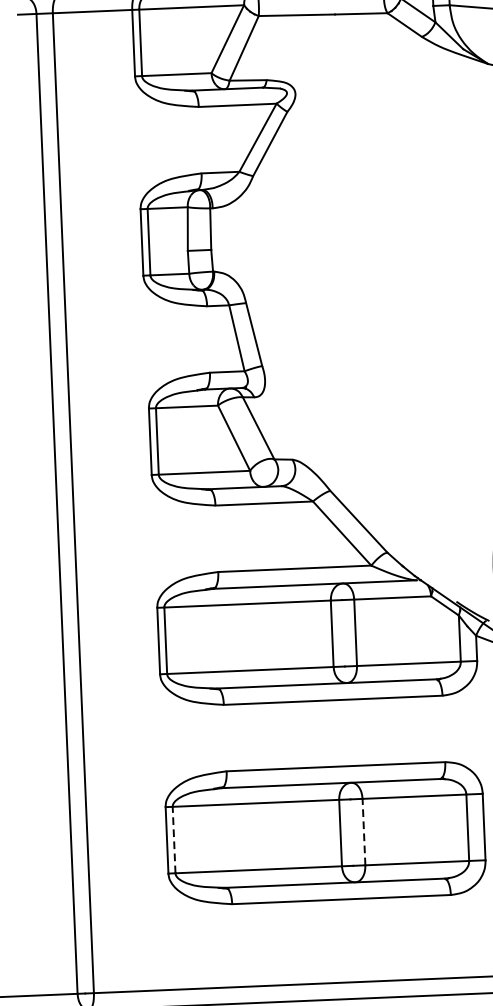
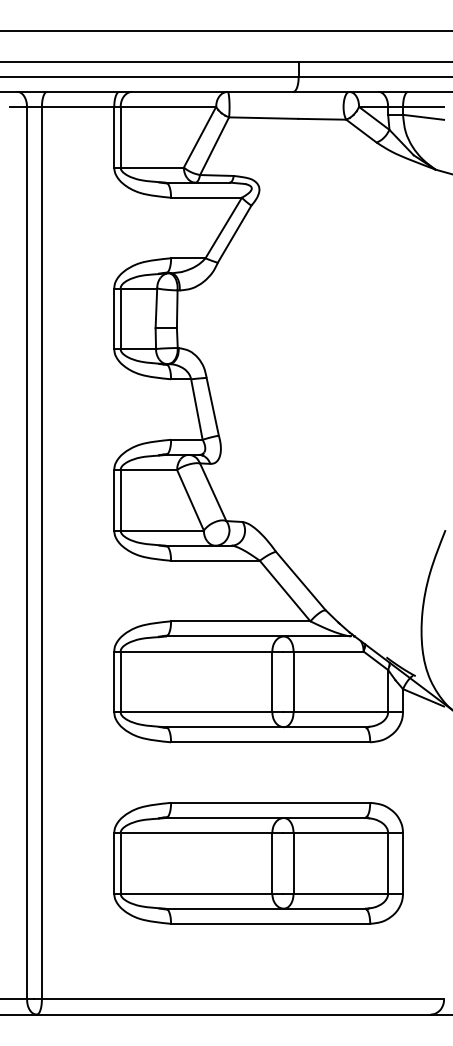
line: (363, 831) -> (293, 862), dashed -> solid
line: (173, 839) -> (120, 862), dashed -> solid

